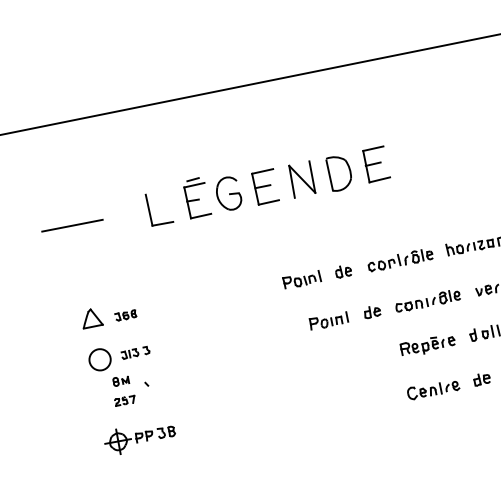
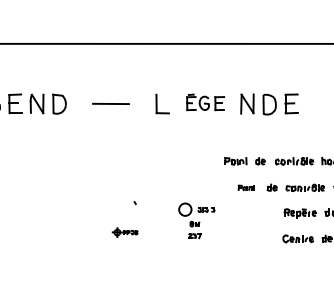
part: (231, 191) -> (205, 102), size x0.7
part: (108, 313) -> (121, 158), removed
part: (327, 320) -> (245, 187), size x0.7
part: (122, 374) -> (196, 220), moved
part: (138, 437) -> (124, 232), size x0.6

